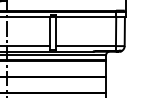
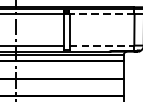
line: (85, 17) -> (101, 14), solid -> dashed
line: (86, 46) -> (102, 45), solid -> dashed

